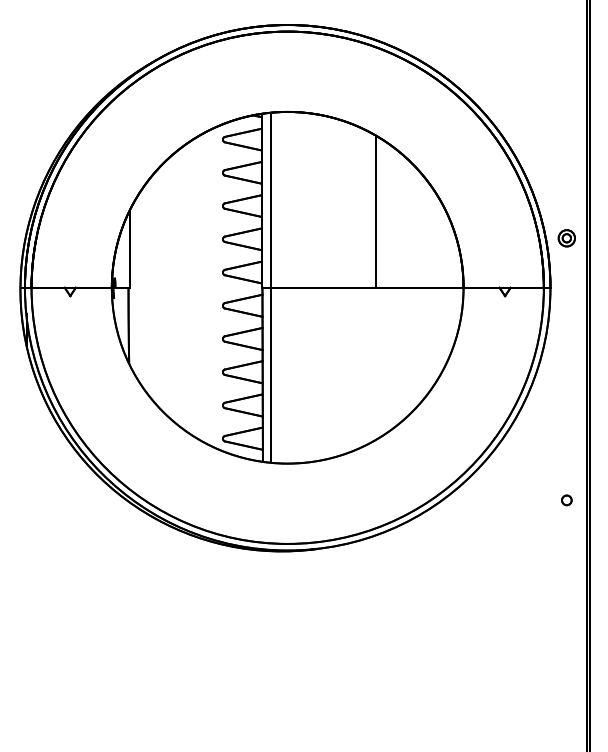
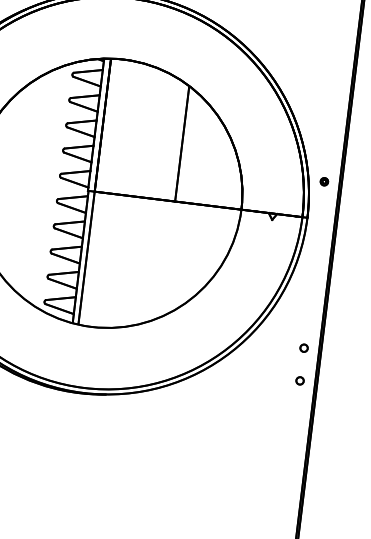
part: (566, 238) -> (324, 181), size x0.6
part: (566, 457) -> (303, 348), added

